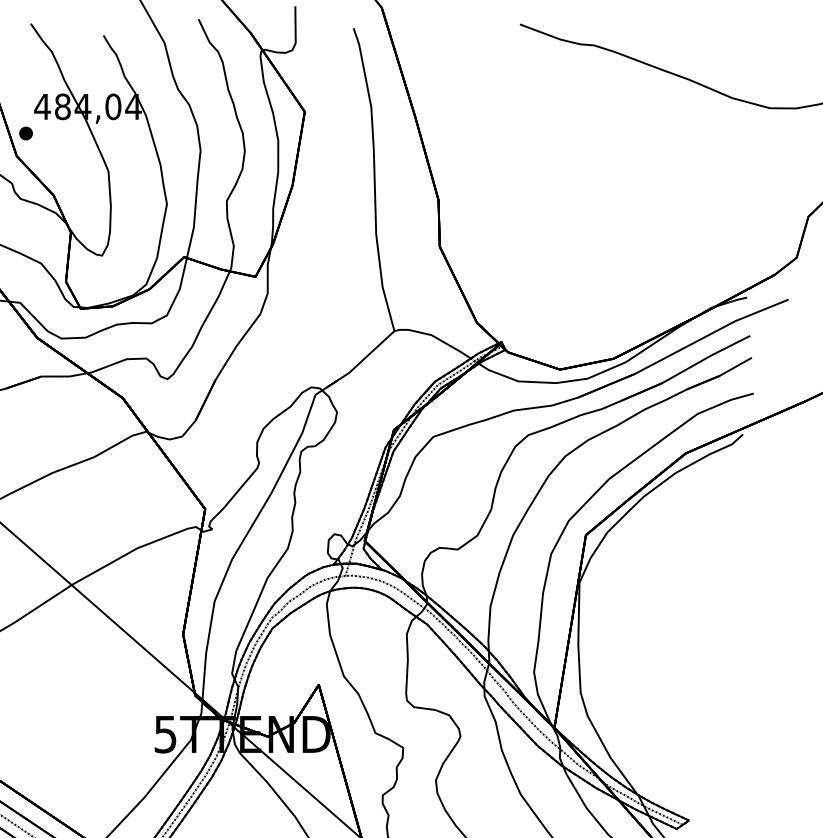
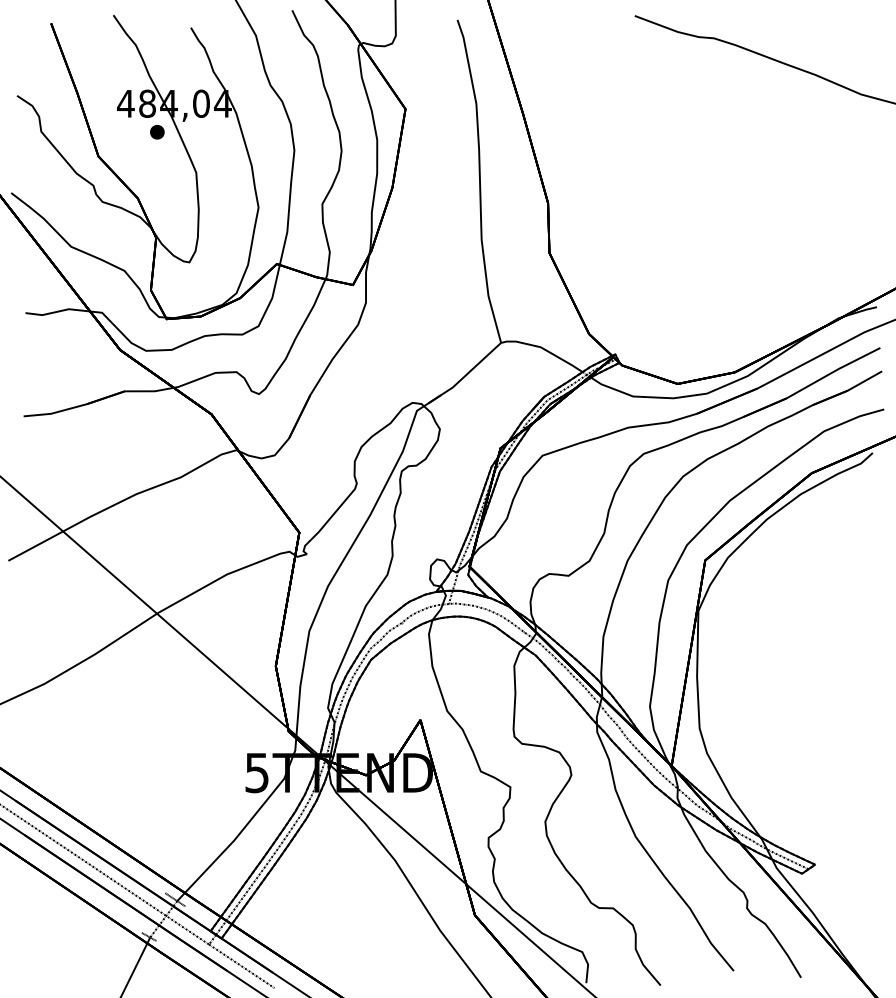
part: (26, 133) -> (157, 132), moved

